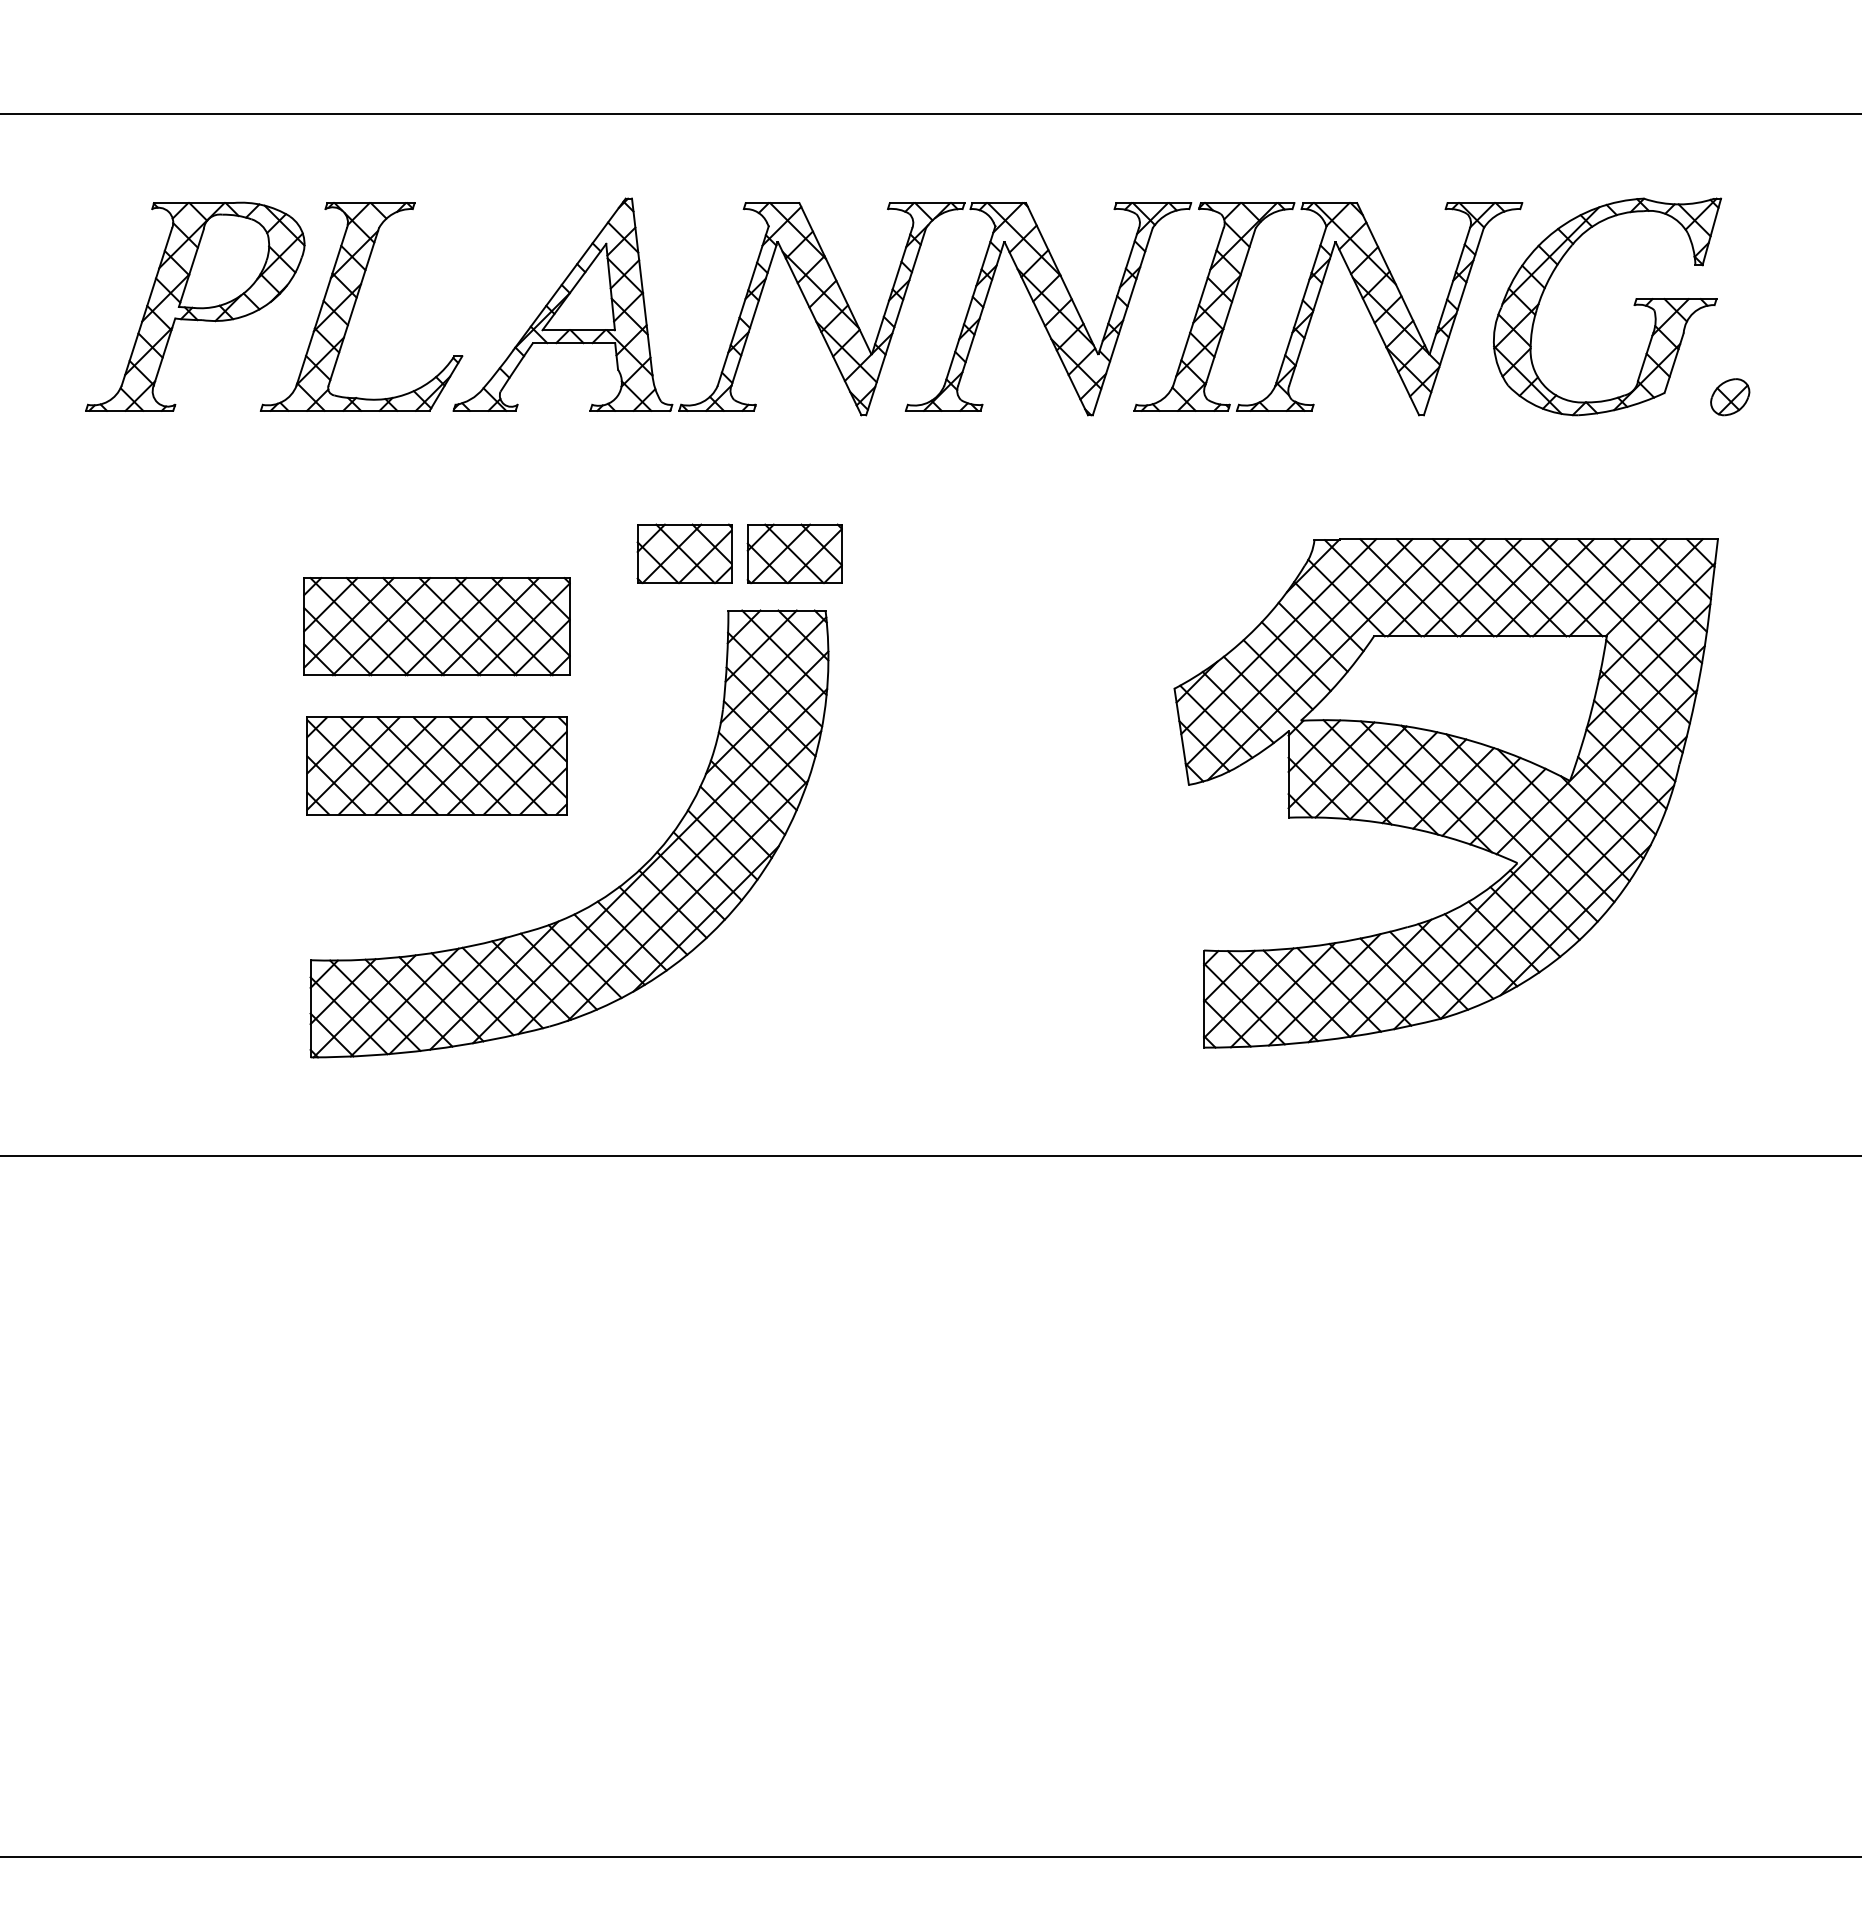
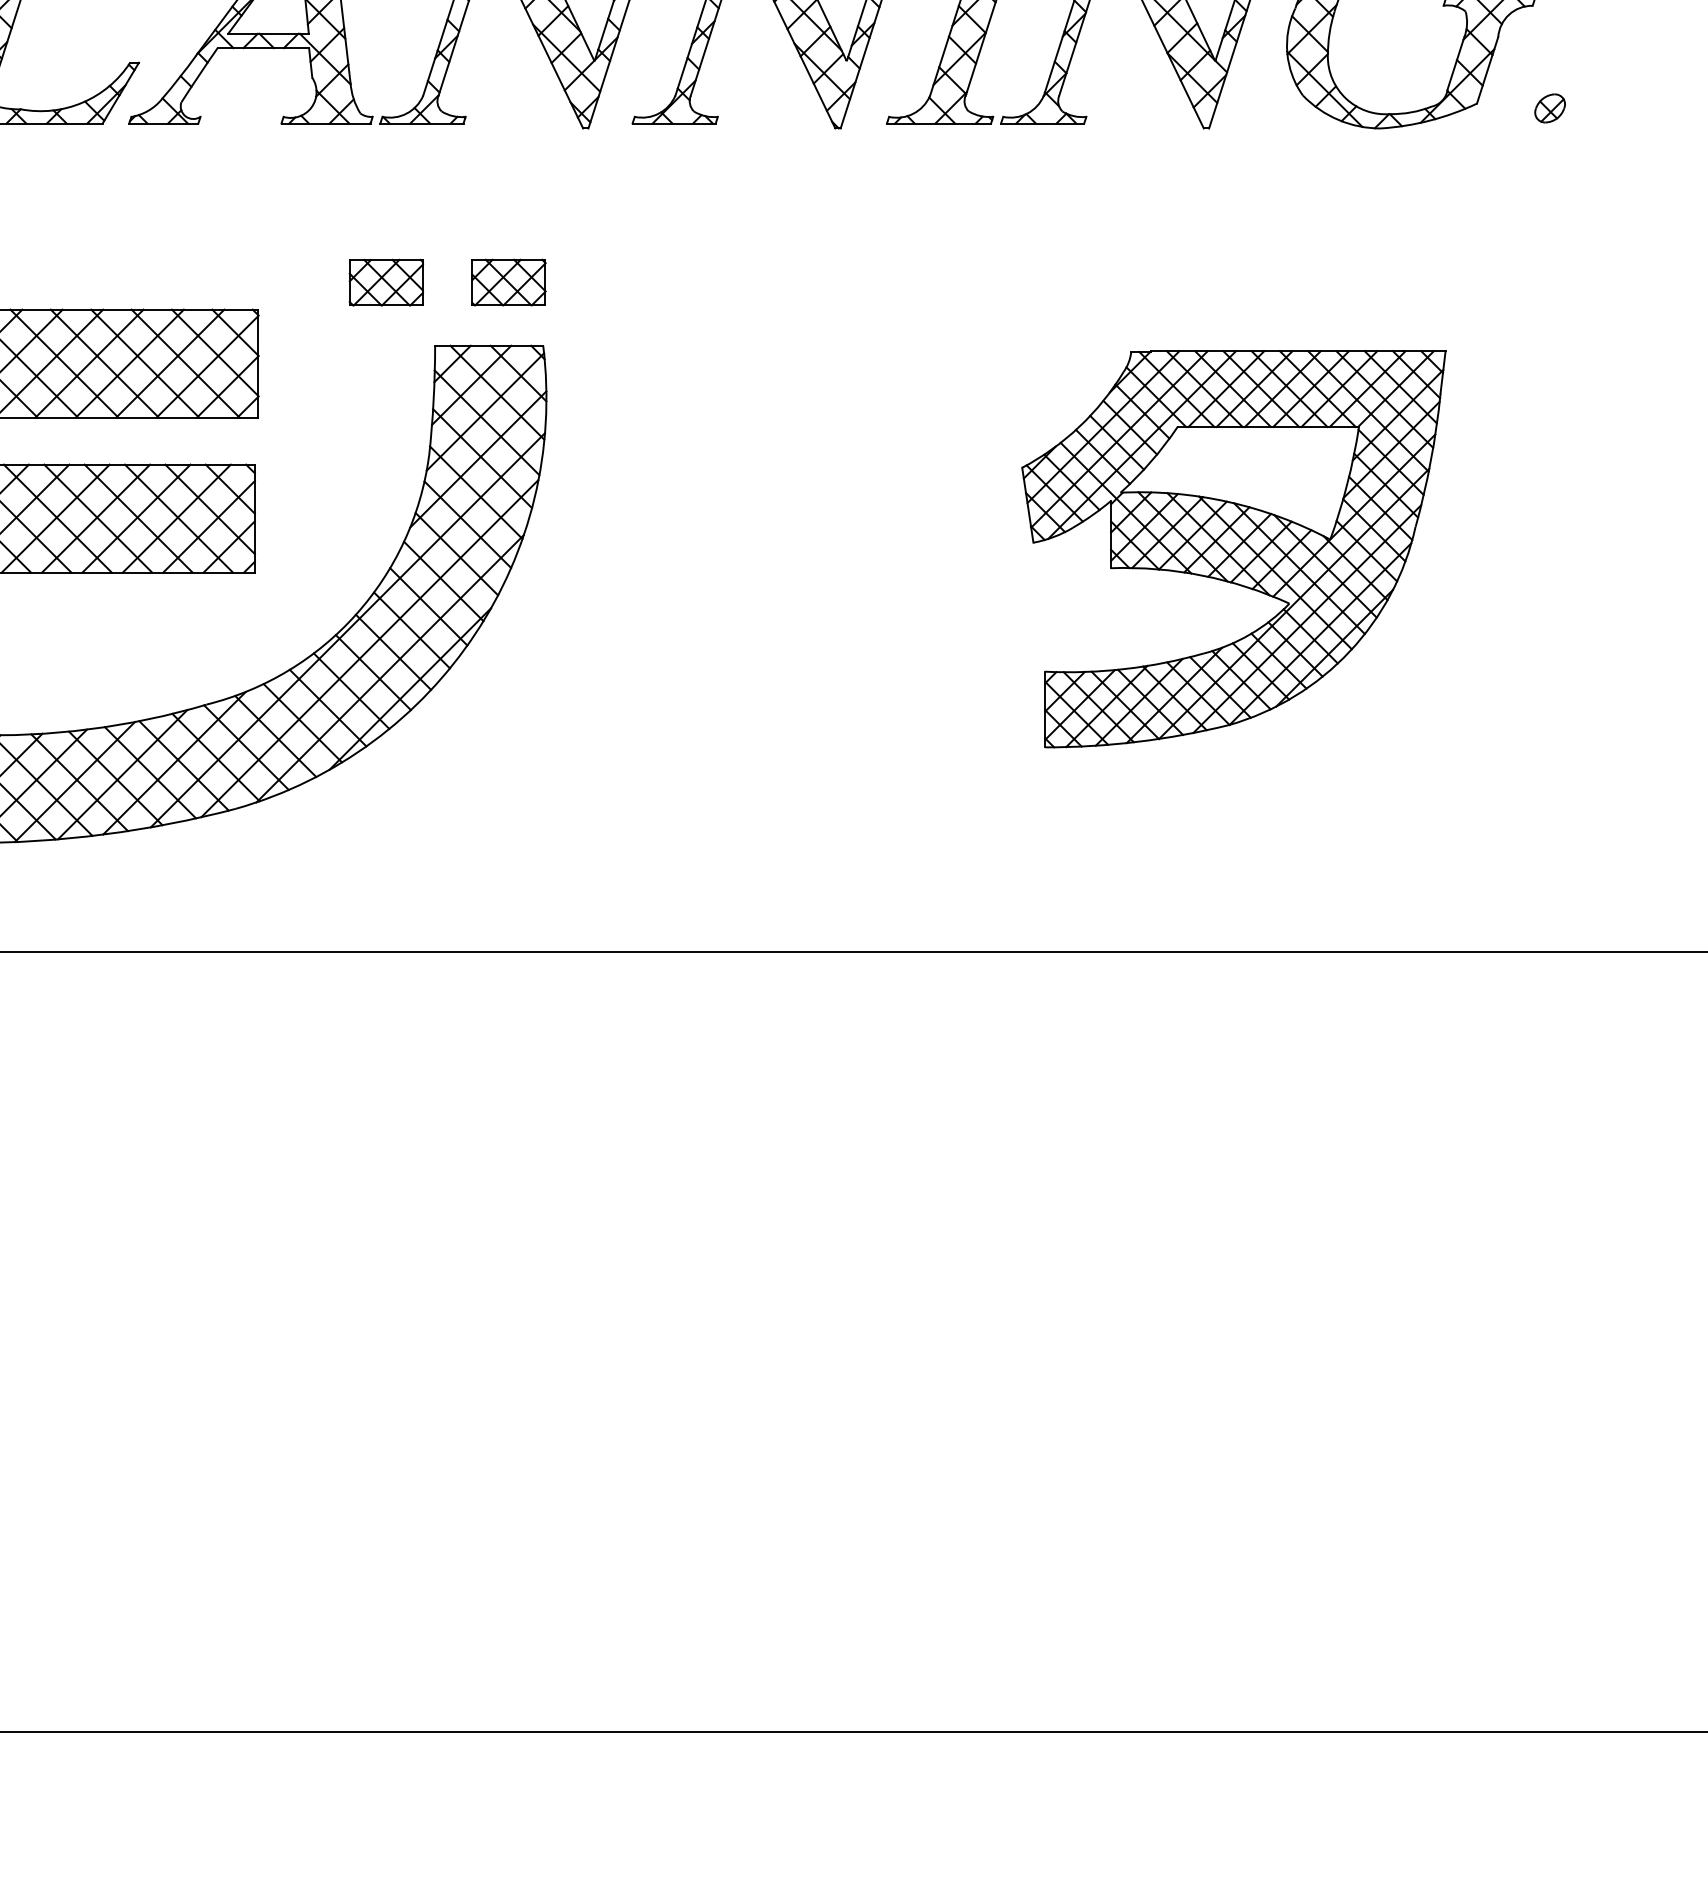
part: (1730, 397) -> (1550, 108), size x0.7
part: (684, 553) -> (386, 282), size x0.7
part: (794, 553) -> (508, 282), size x0.7
part: (1445, 793) -> (1233, 549), size x0.7

